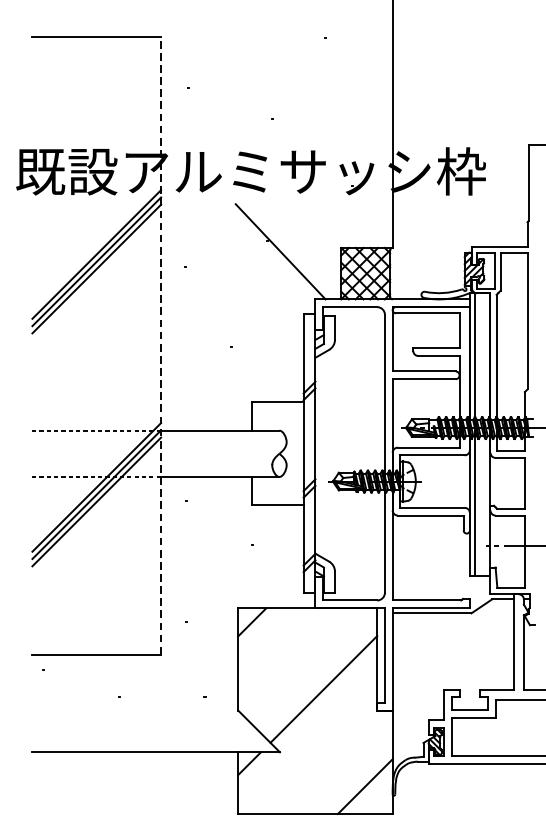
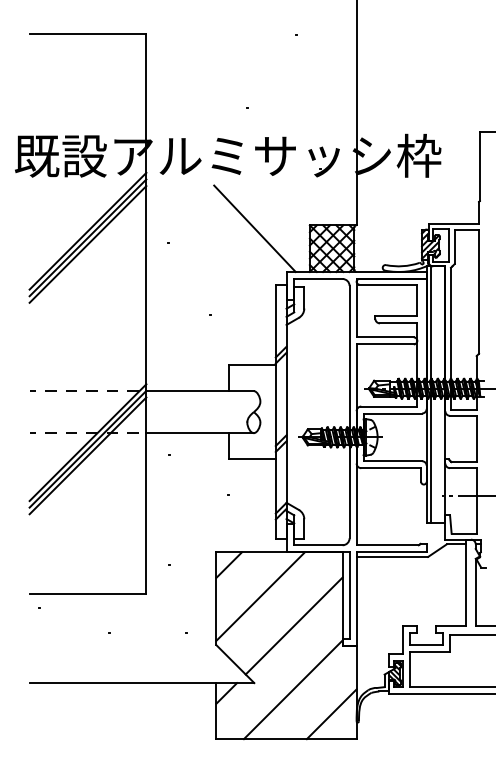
line: (161, 345) -> (146, 313), dashed -> solid
line: (286, 656) -> (260, 596), added
line: (322, 759) -> (292, 689), added

